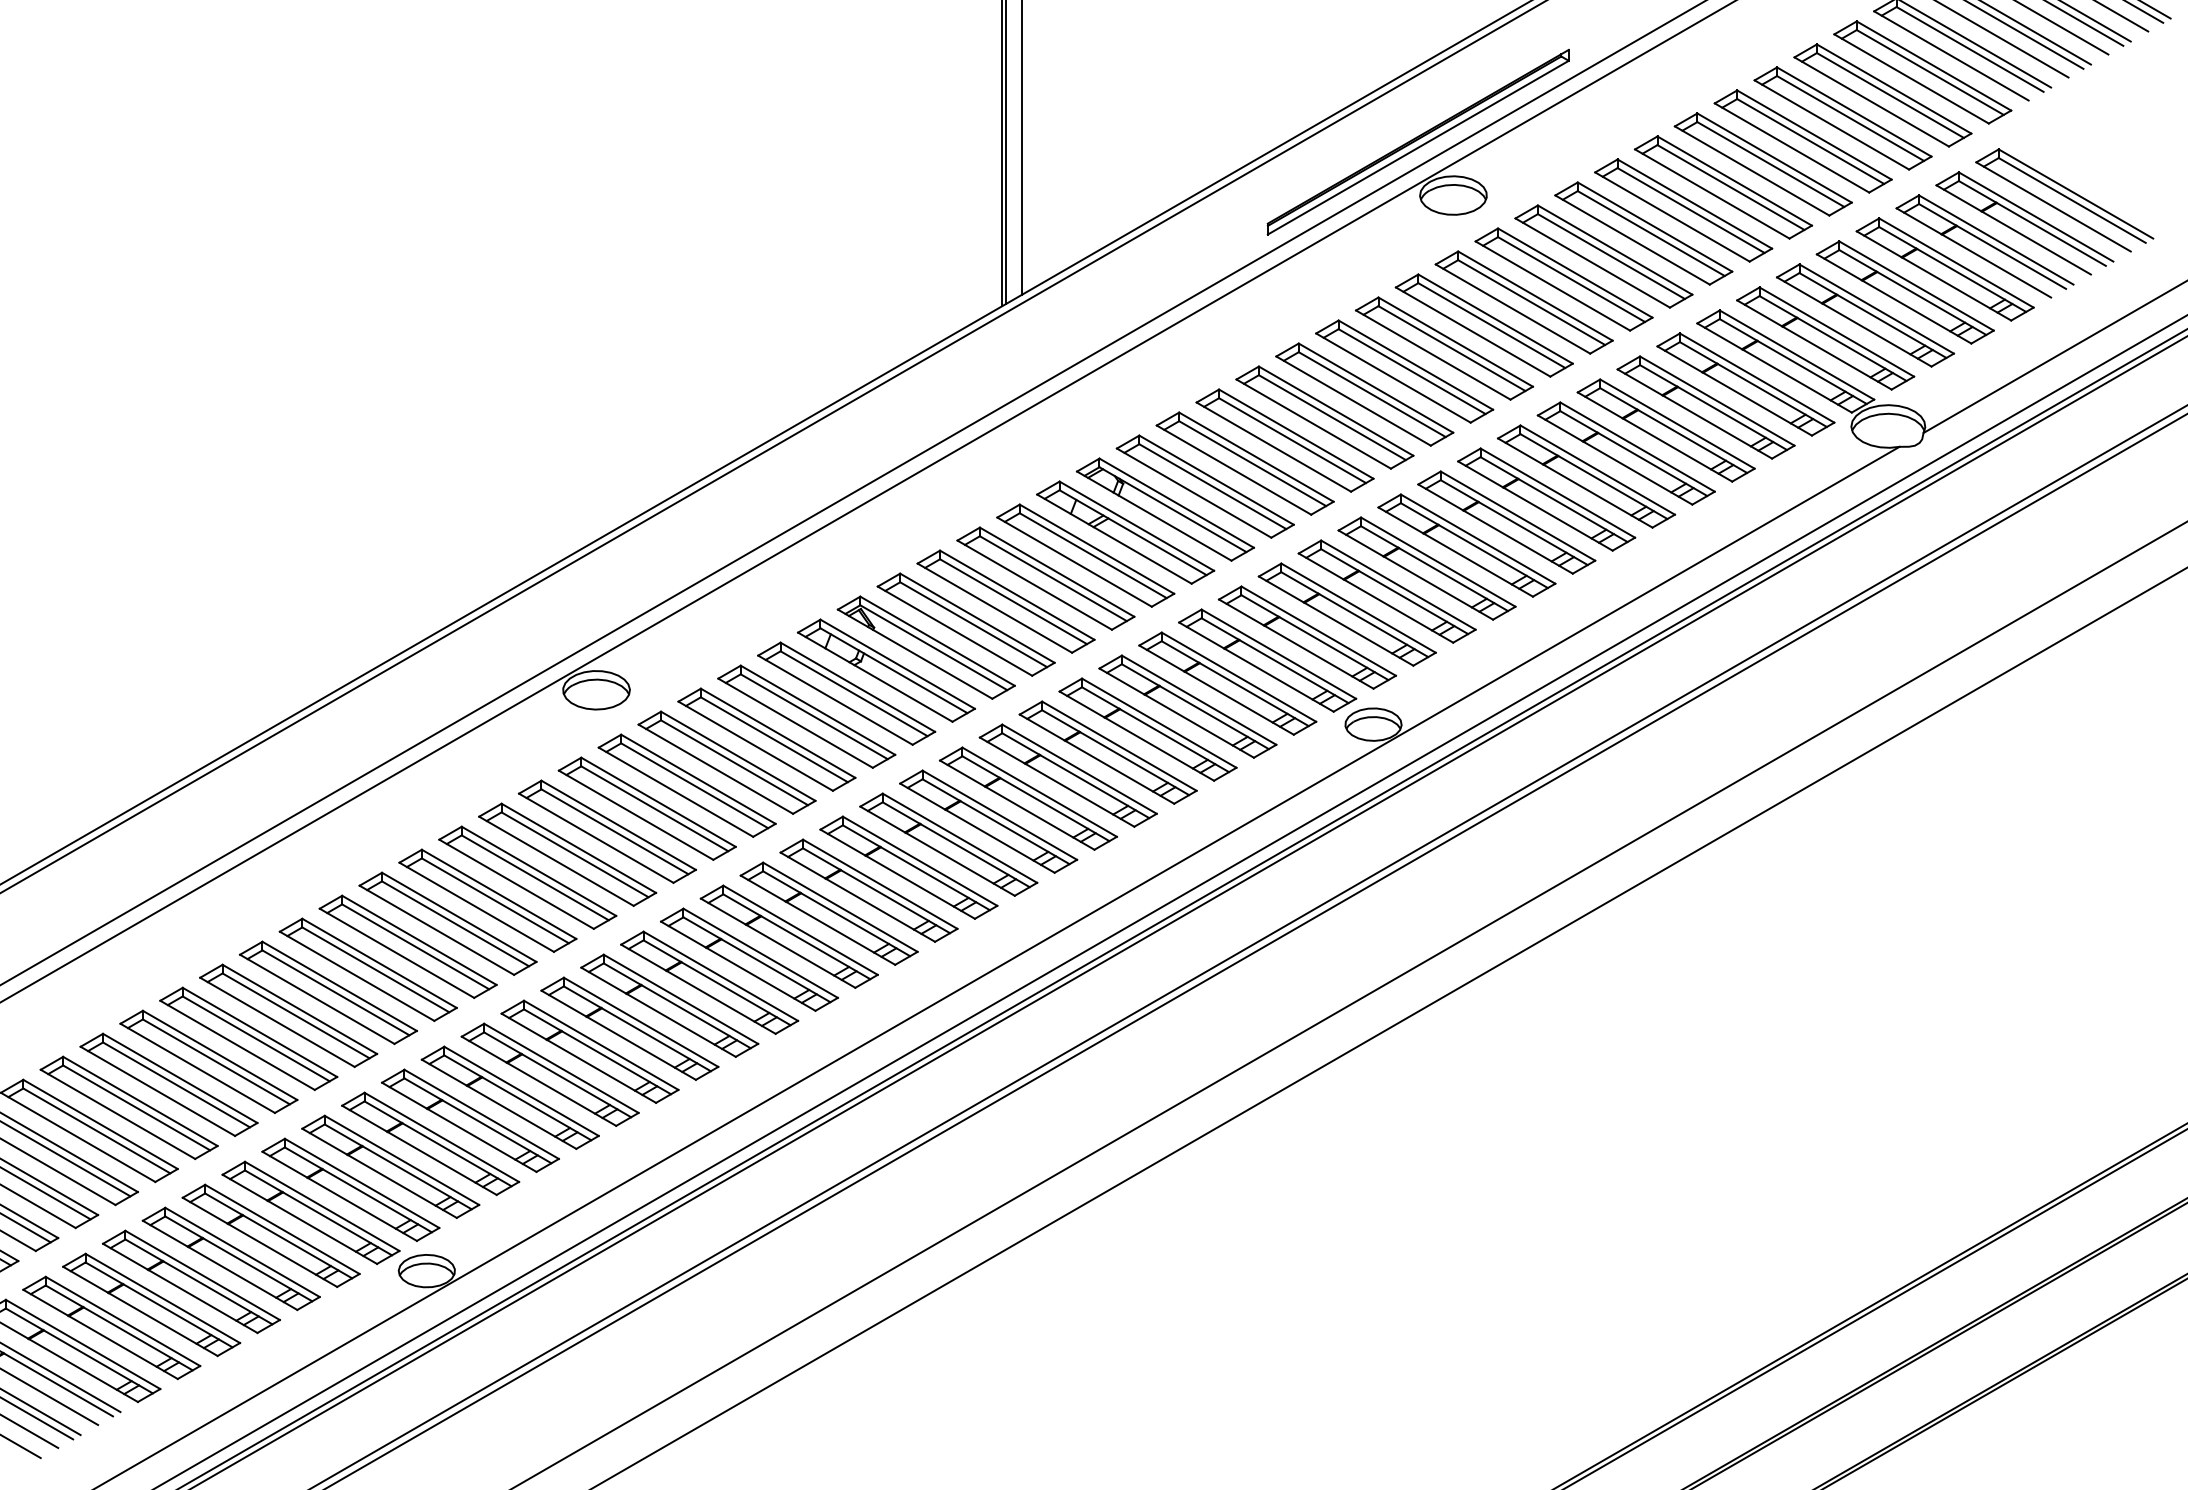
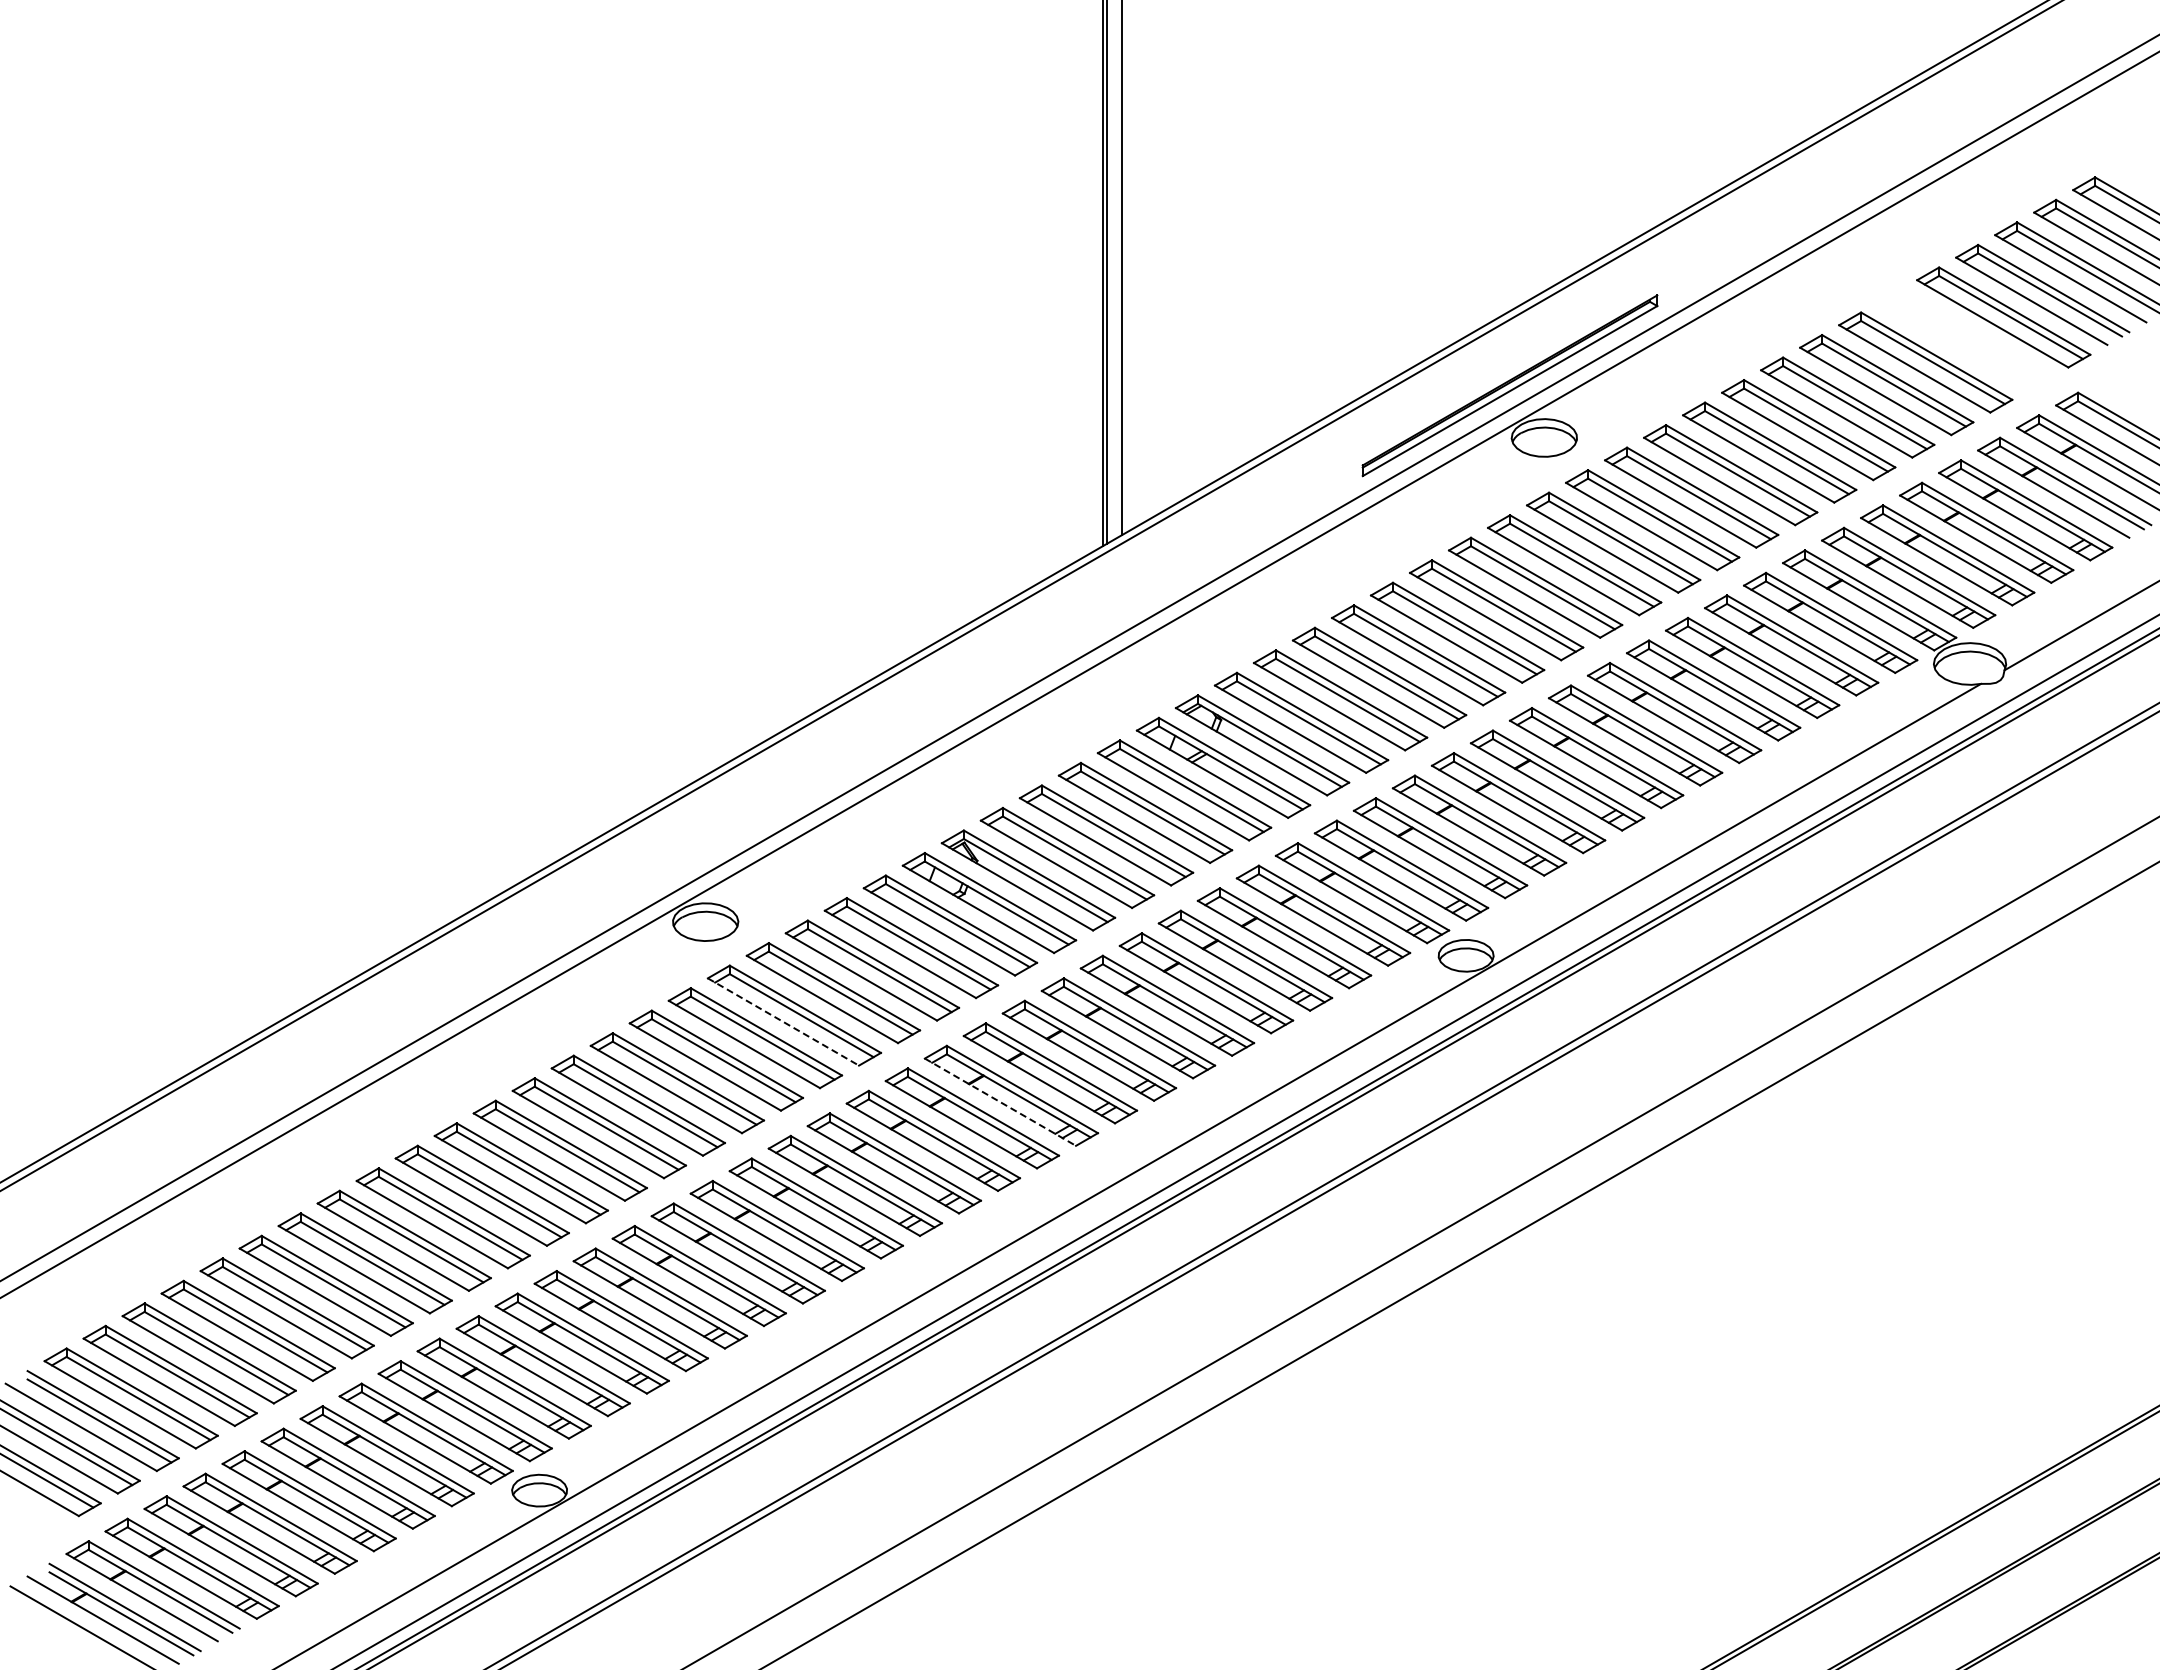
part: (1882, 95) -> (1964, 340), removed
line: (676, 792) -> (783, 1022), solid -> dashed
line: (897, 874) -> (1000, 1102), solid -> dashed

